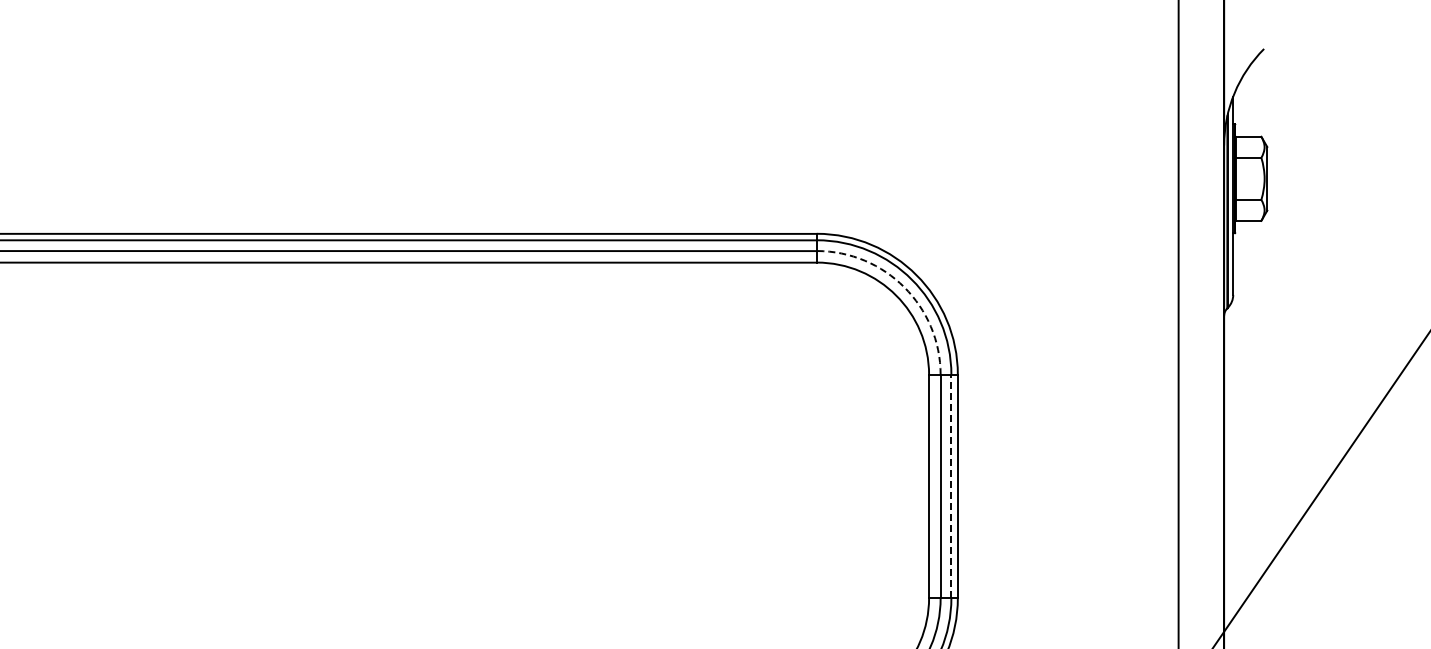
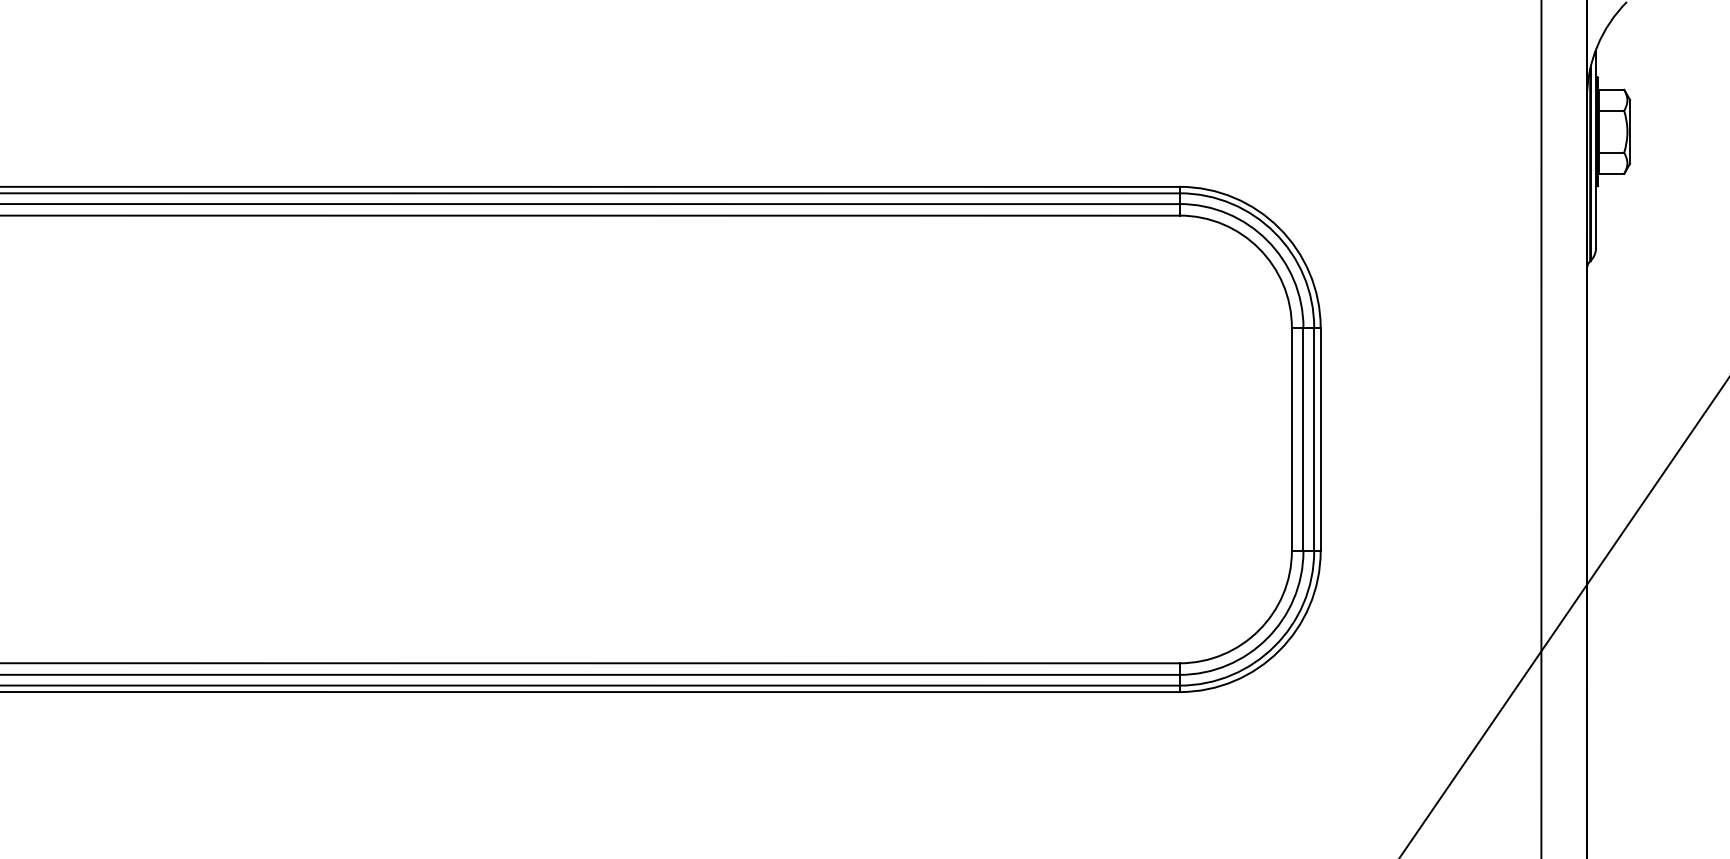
arc: (904, 287) -> (1267, 240), dashed -> solid
line: (951, 486) -> (1314, 439), dashed -> solid

